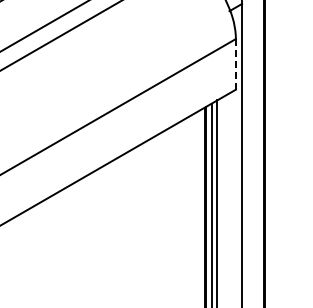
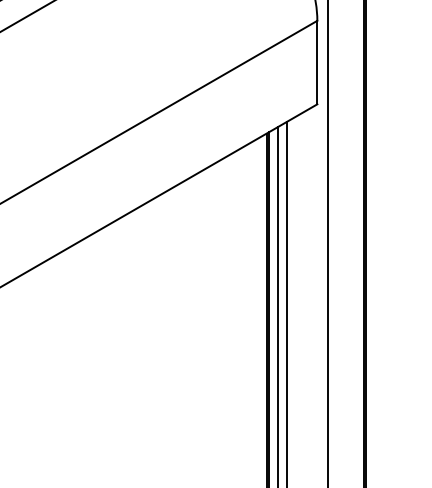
line: (235, 64) -> (316, 62), dashed -> solid

